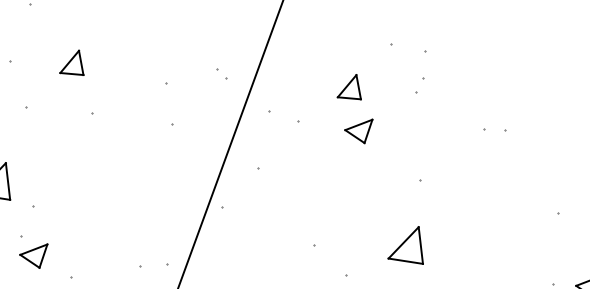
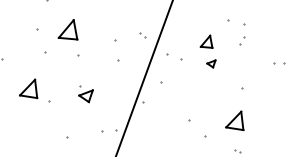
part: (70, 62) -> (67, 29), size x1.6
part: (359, 130) -> (211, 63), size x0.6
part: (32, 252) -> (85, 94), moved

